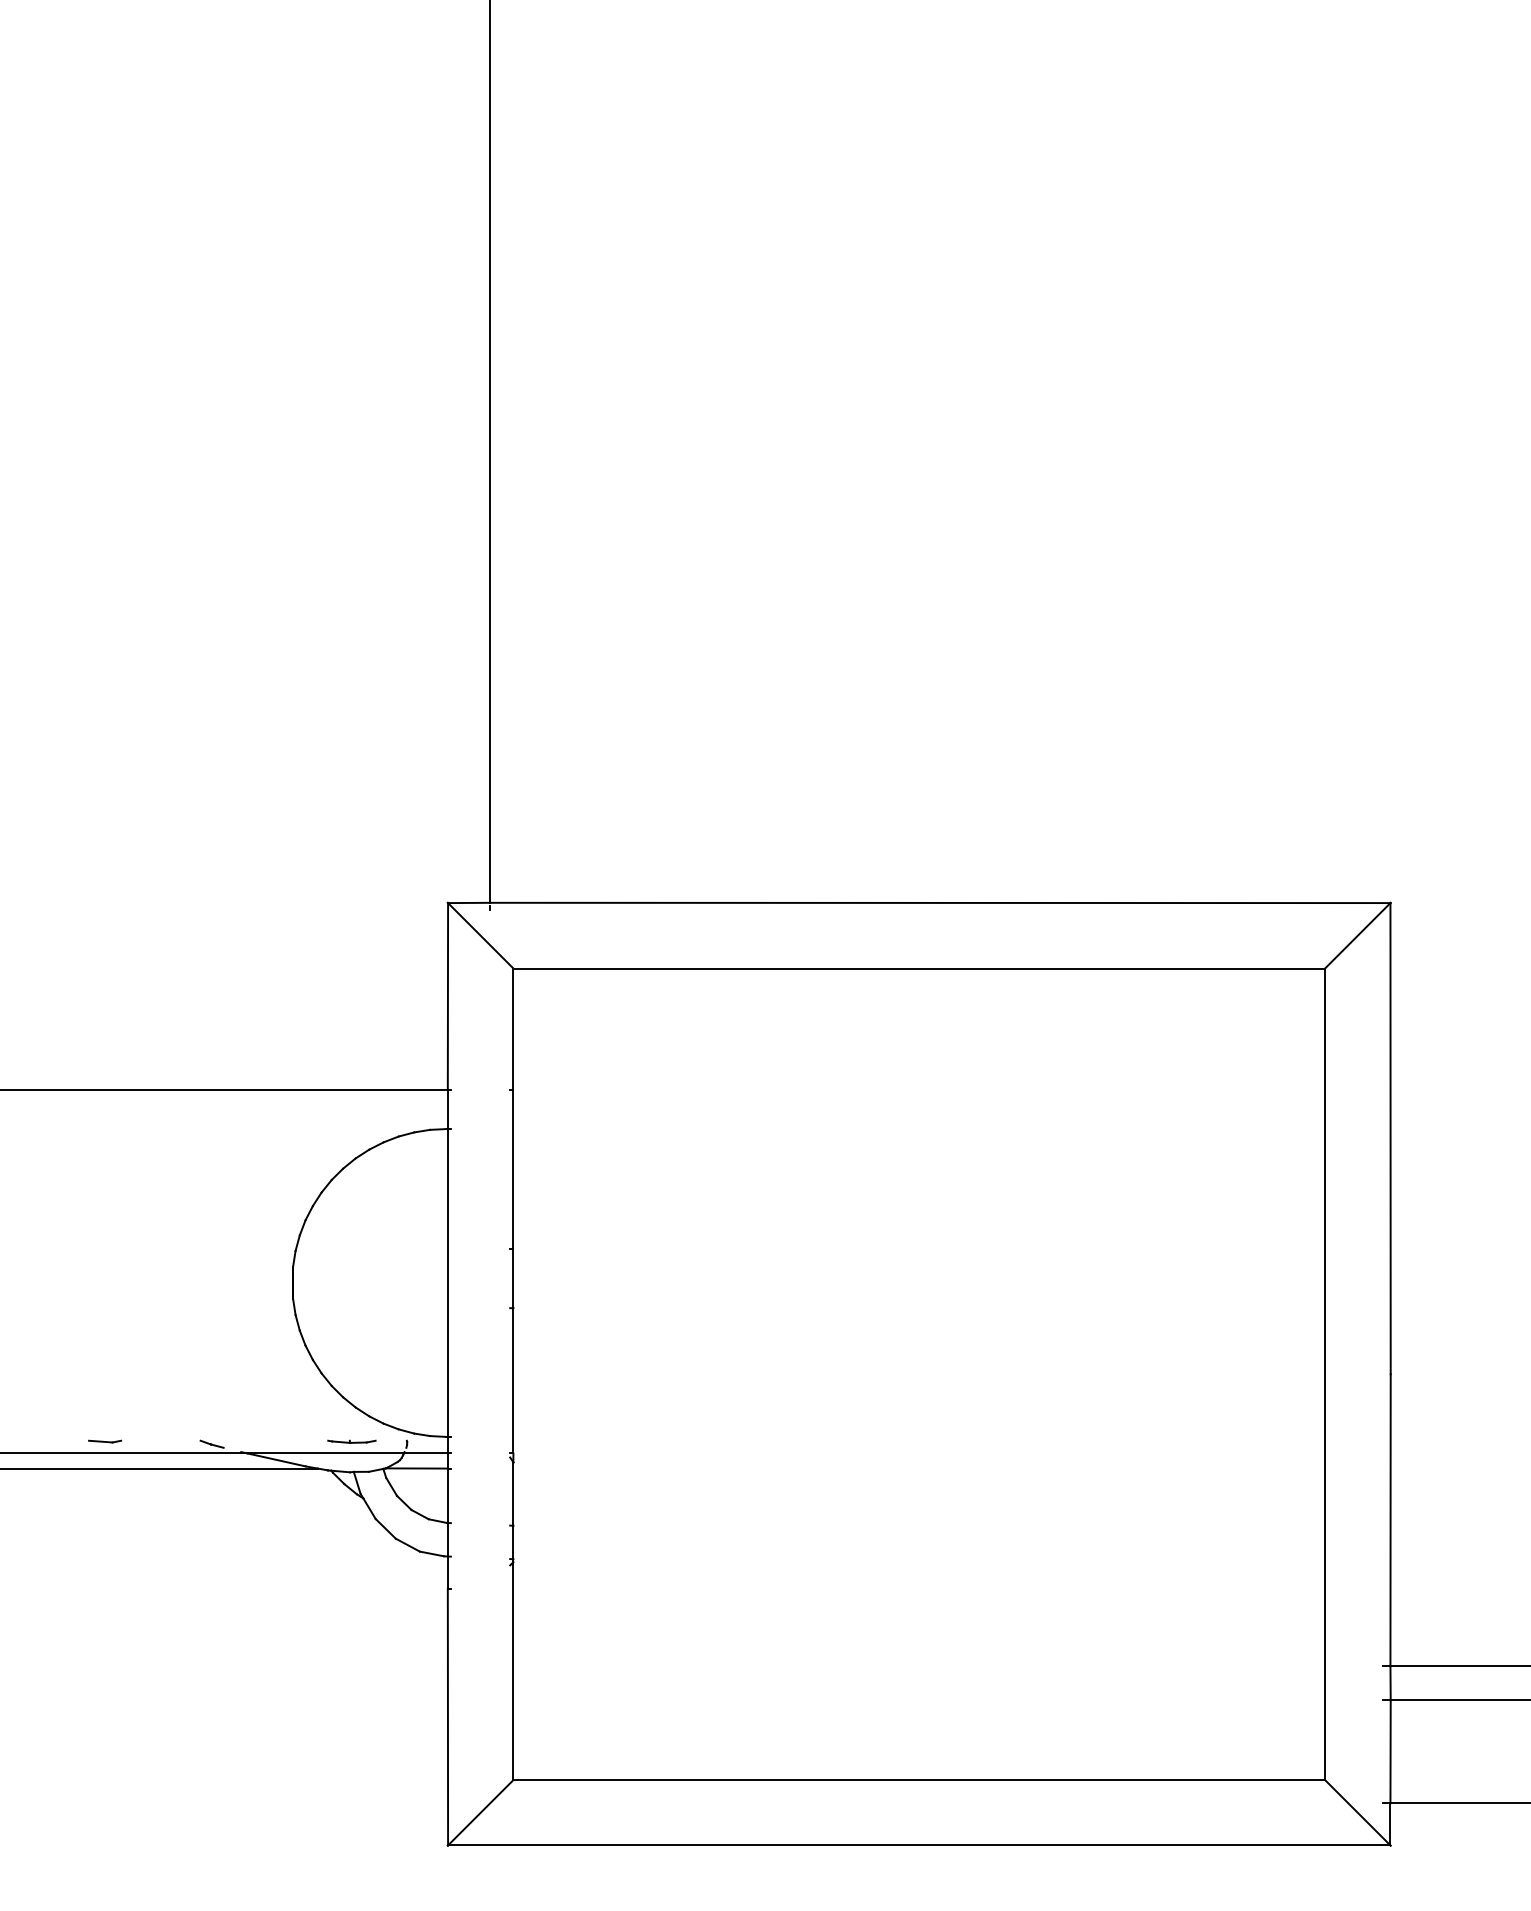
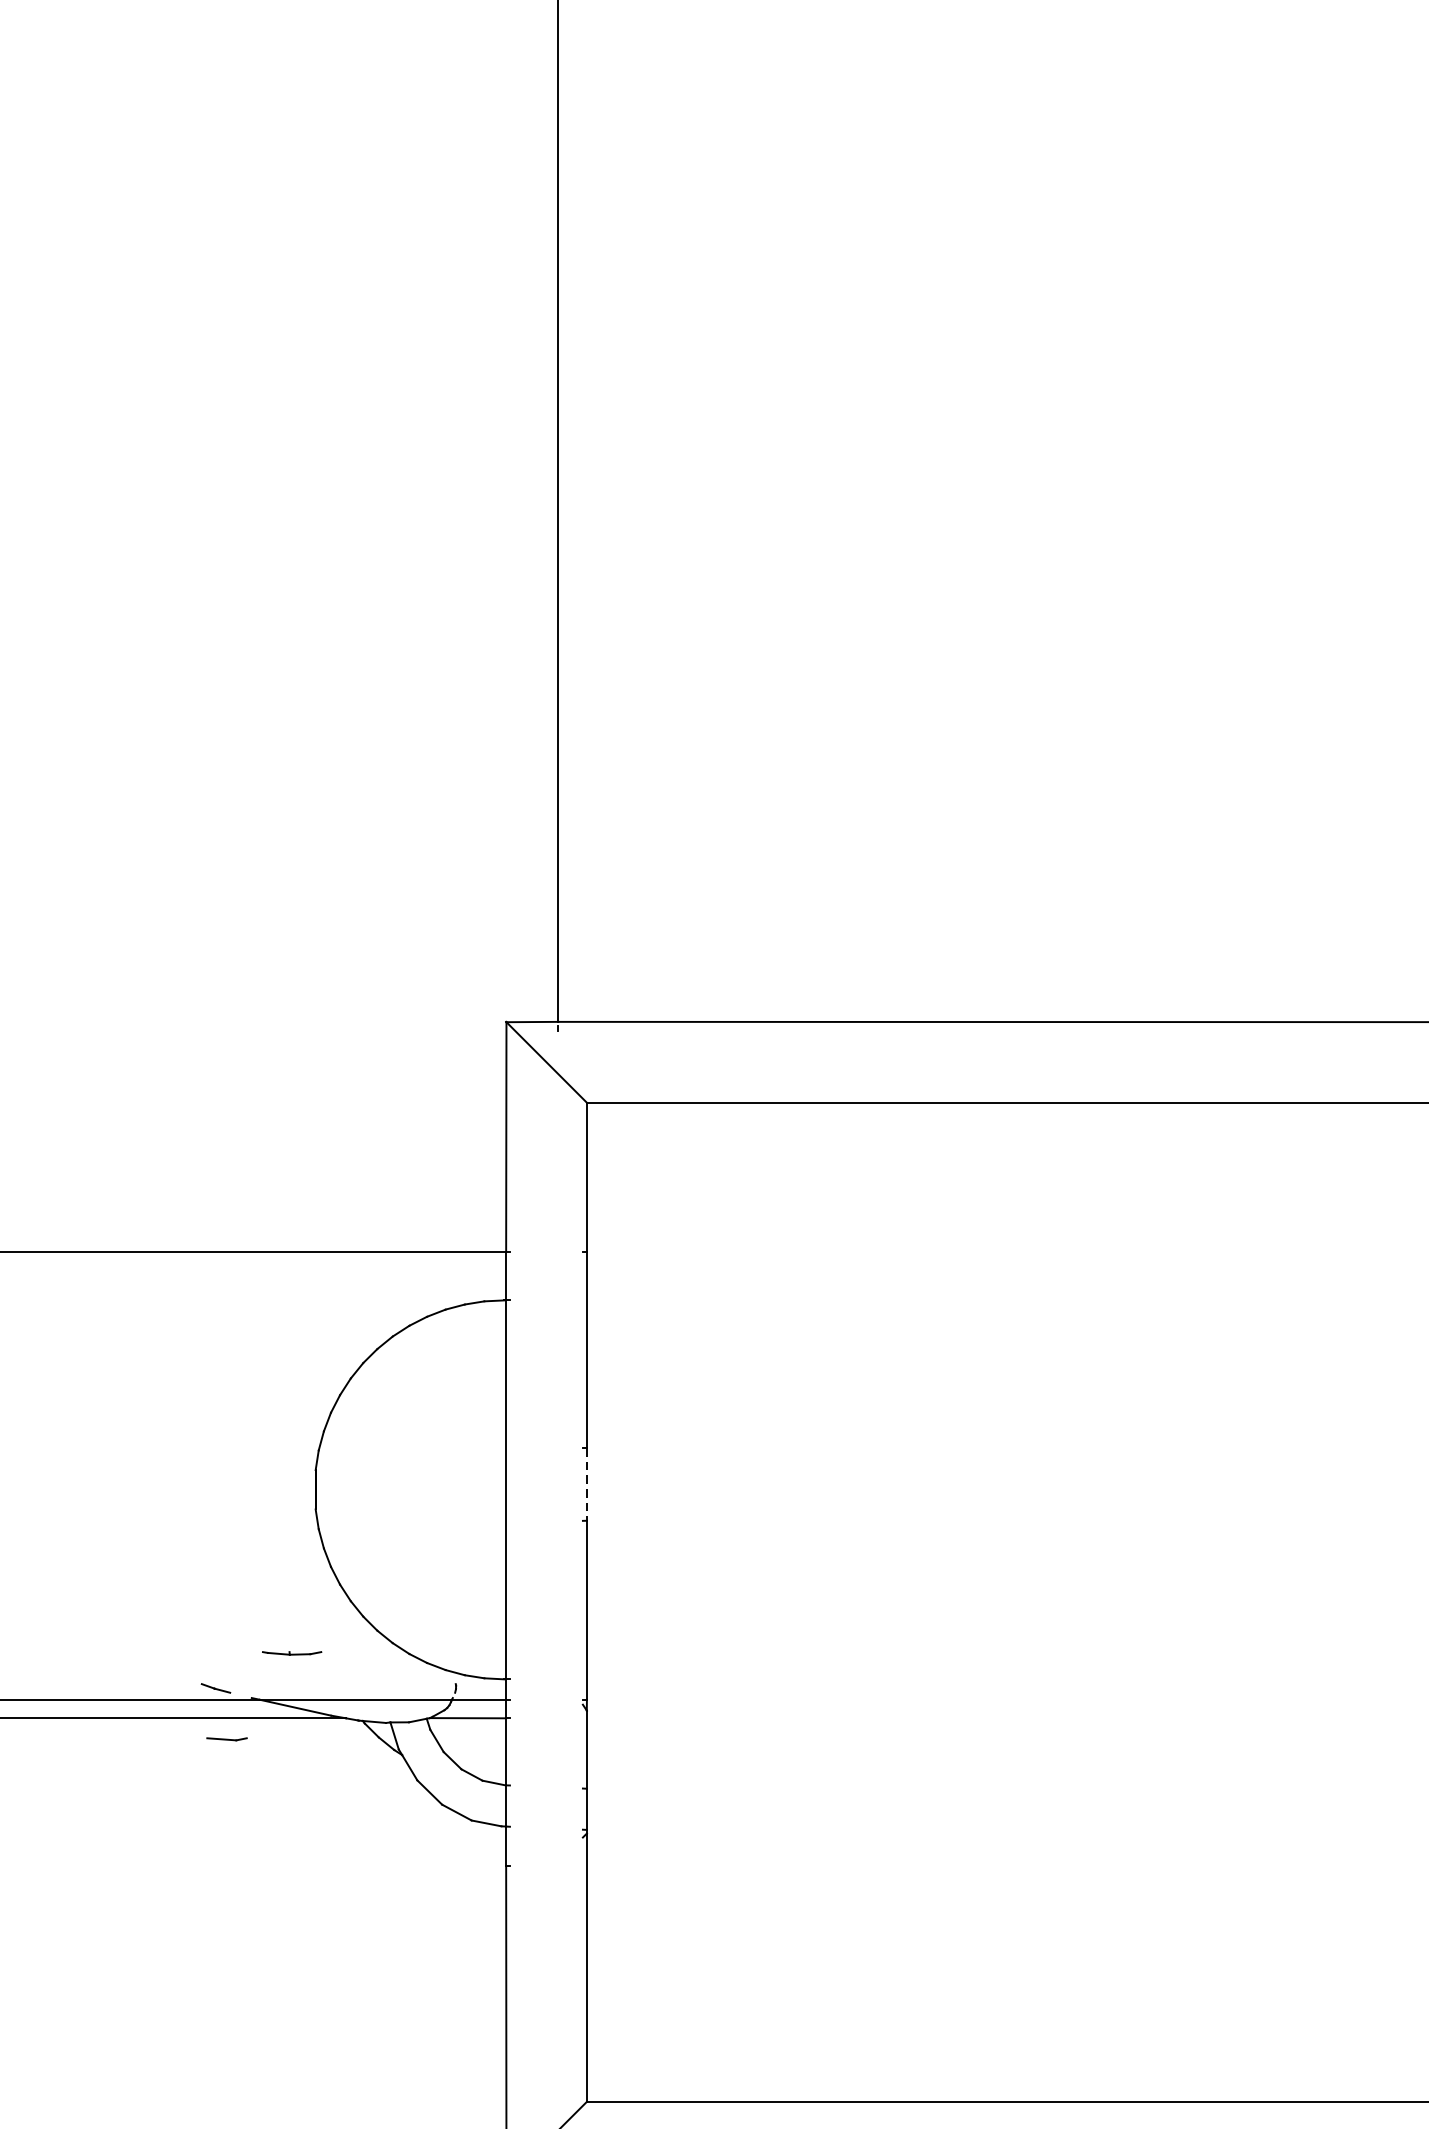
line: (513, 1279) -> (587, 1485), solid -> dashed
part: (104, 1441) -> (226, 1739), moved
part: (351, 1441) -> (291, 1652), moved

